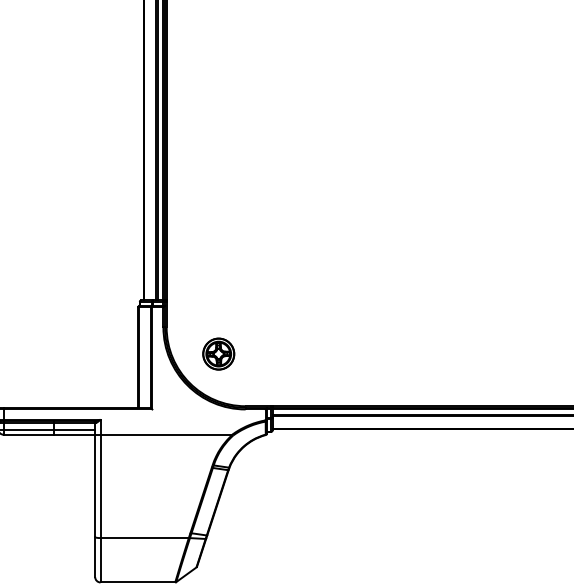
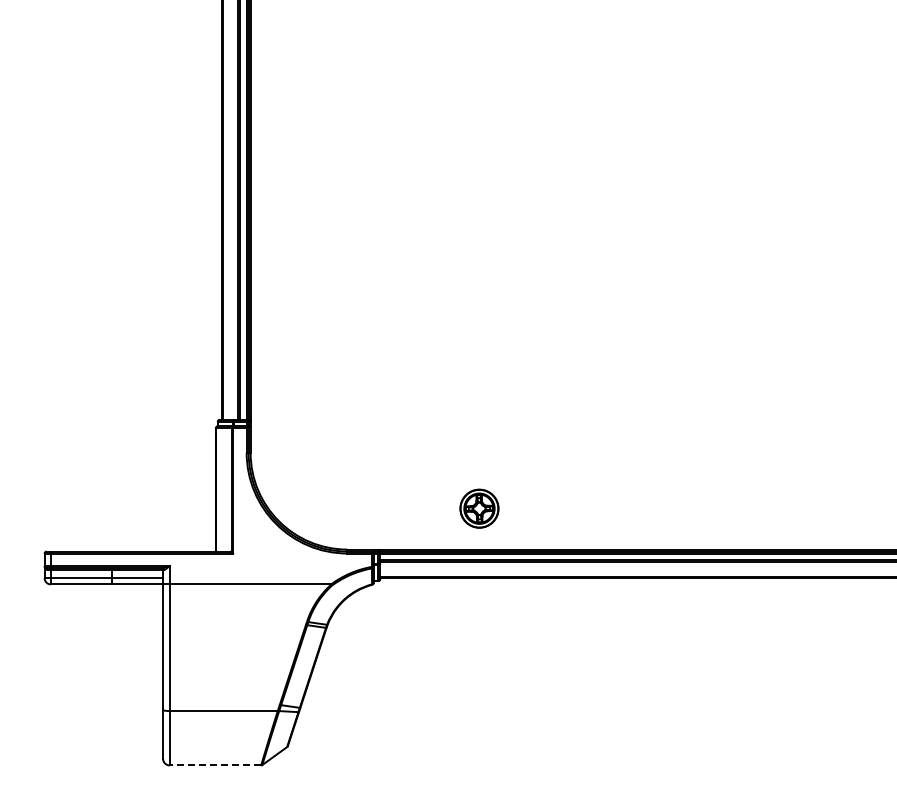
part: (218, 353) -> (479, 508), moved
line: (137, 582) -> (215, 765), solid -> dashed

